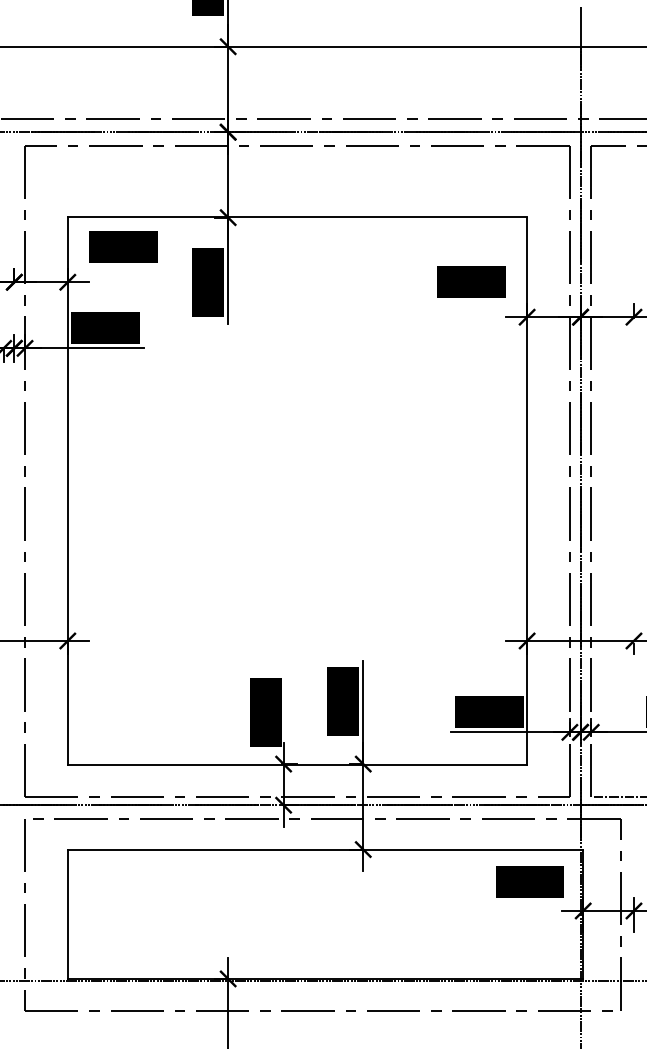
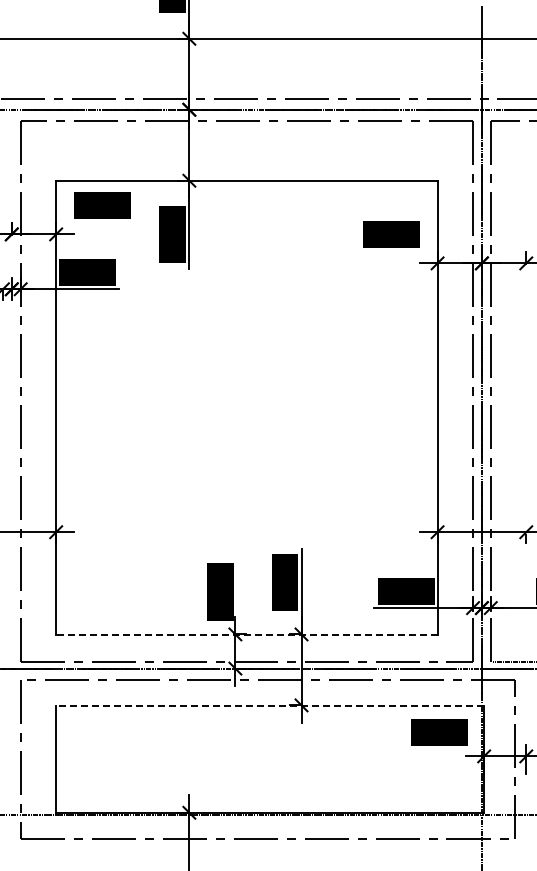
line: (297, 765) -> (246, 635), solid -> dashed
line: (325, 850) -> (270, 706), solid -> dashed

